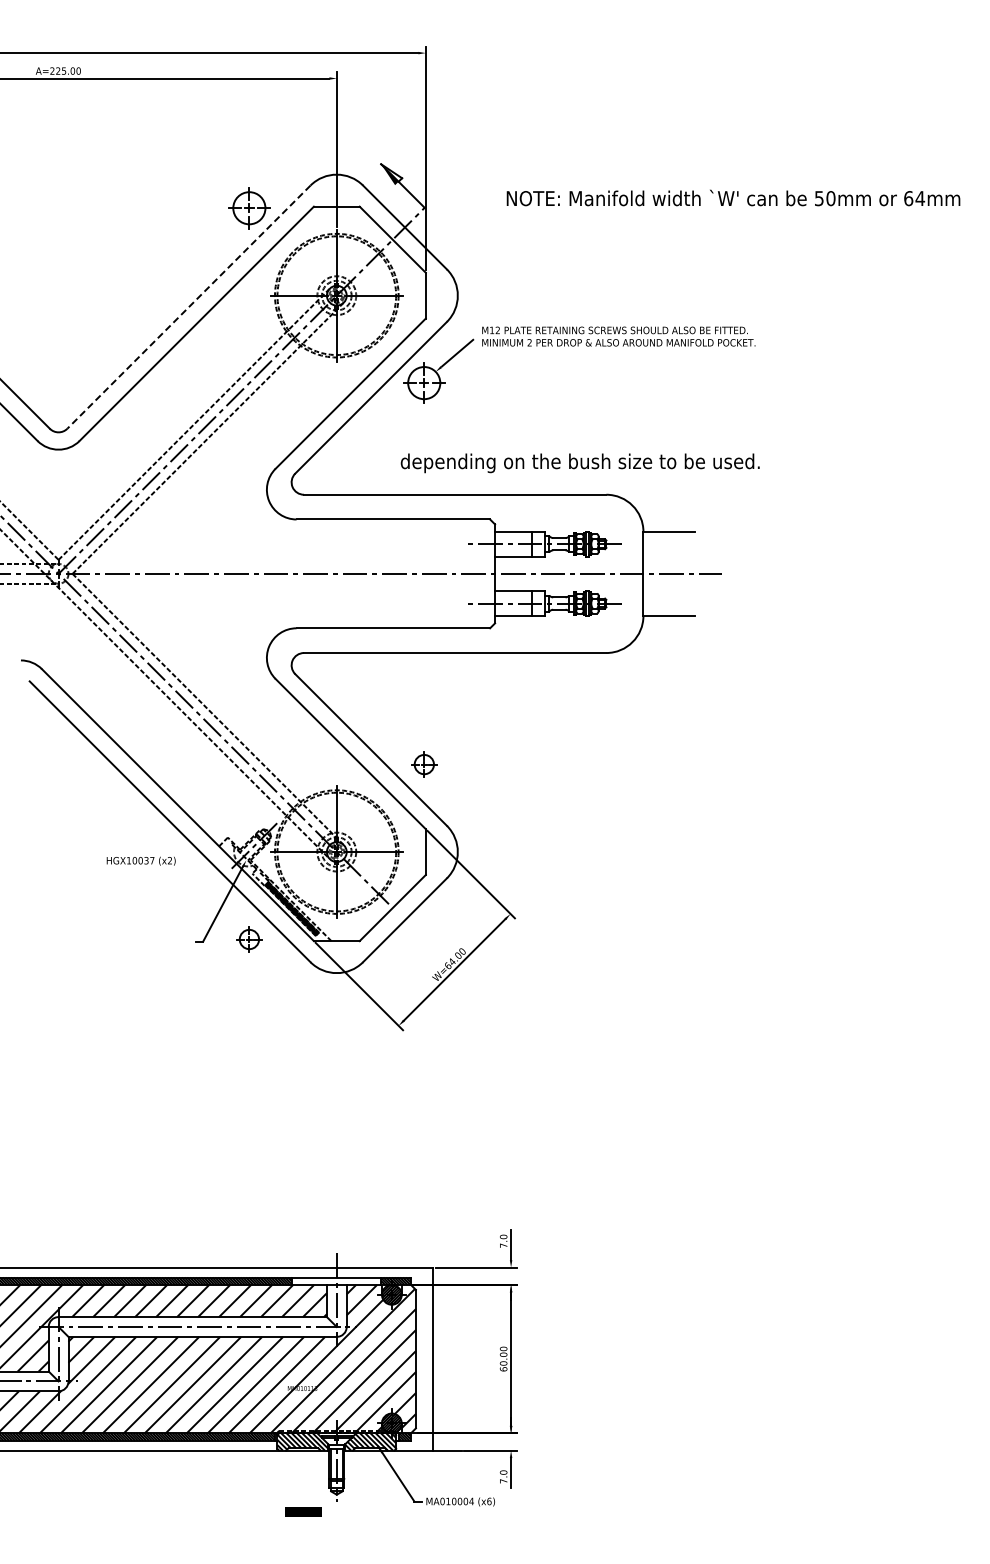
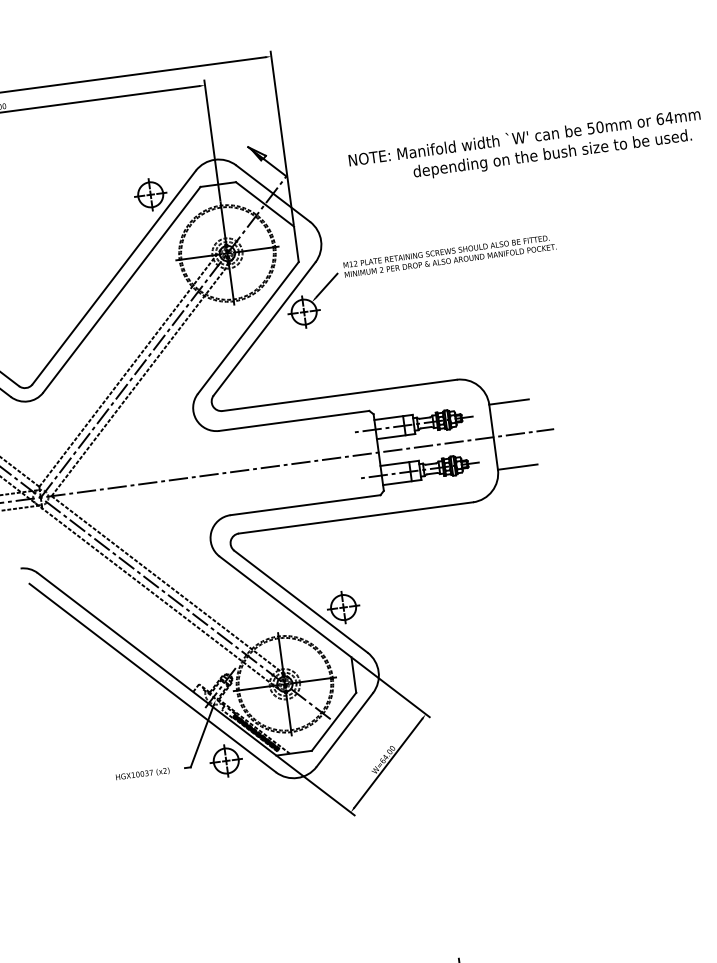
line: (188, 307) -> (113, 277), dashed -> solid
text: (579, 463) -> (552, 154), moved
part: (424, 764) -> (343, 607), size x1.67
text: (140, 860) -> (142, 773), moved
part: (249, 939) -> (226, 760), size x1.67

